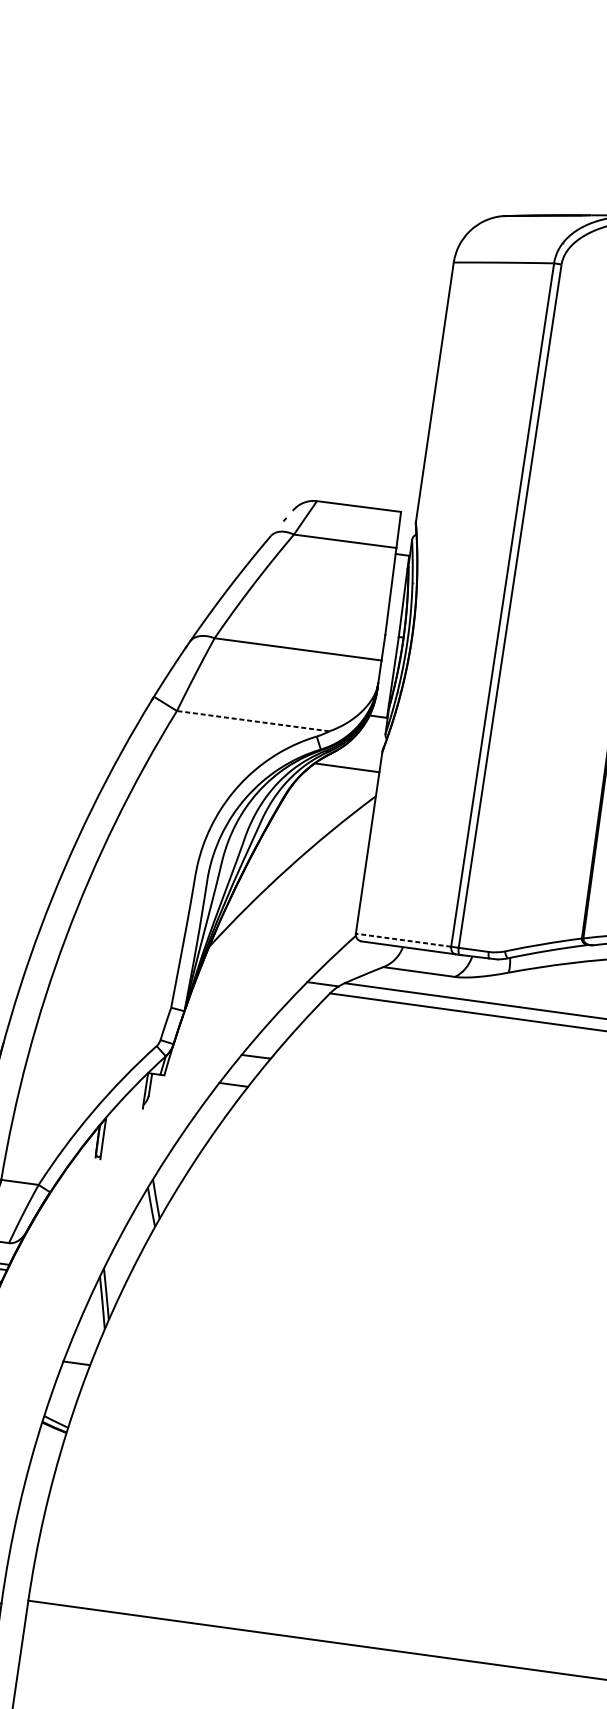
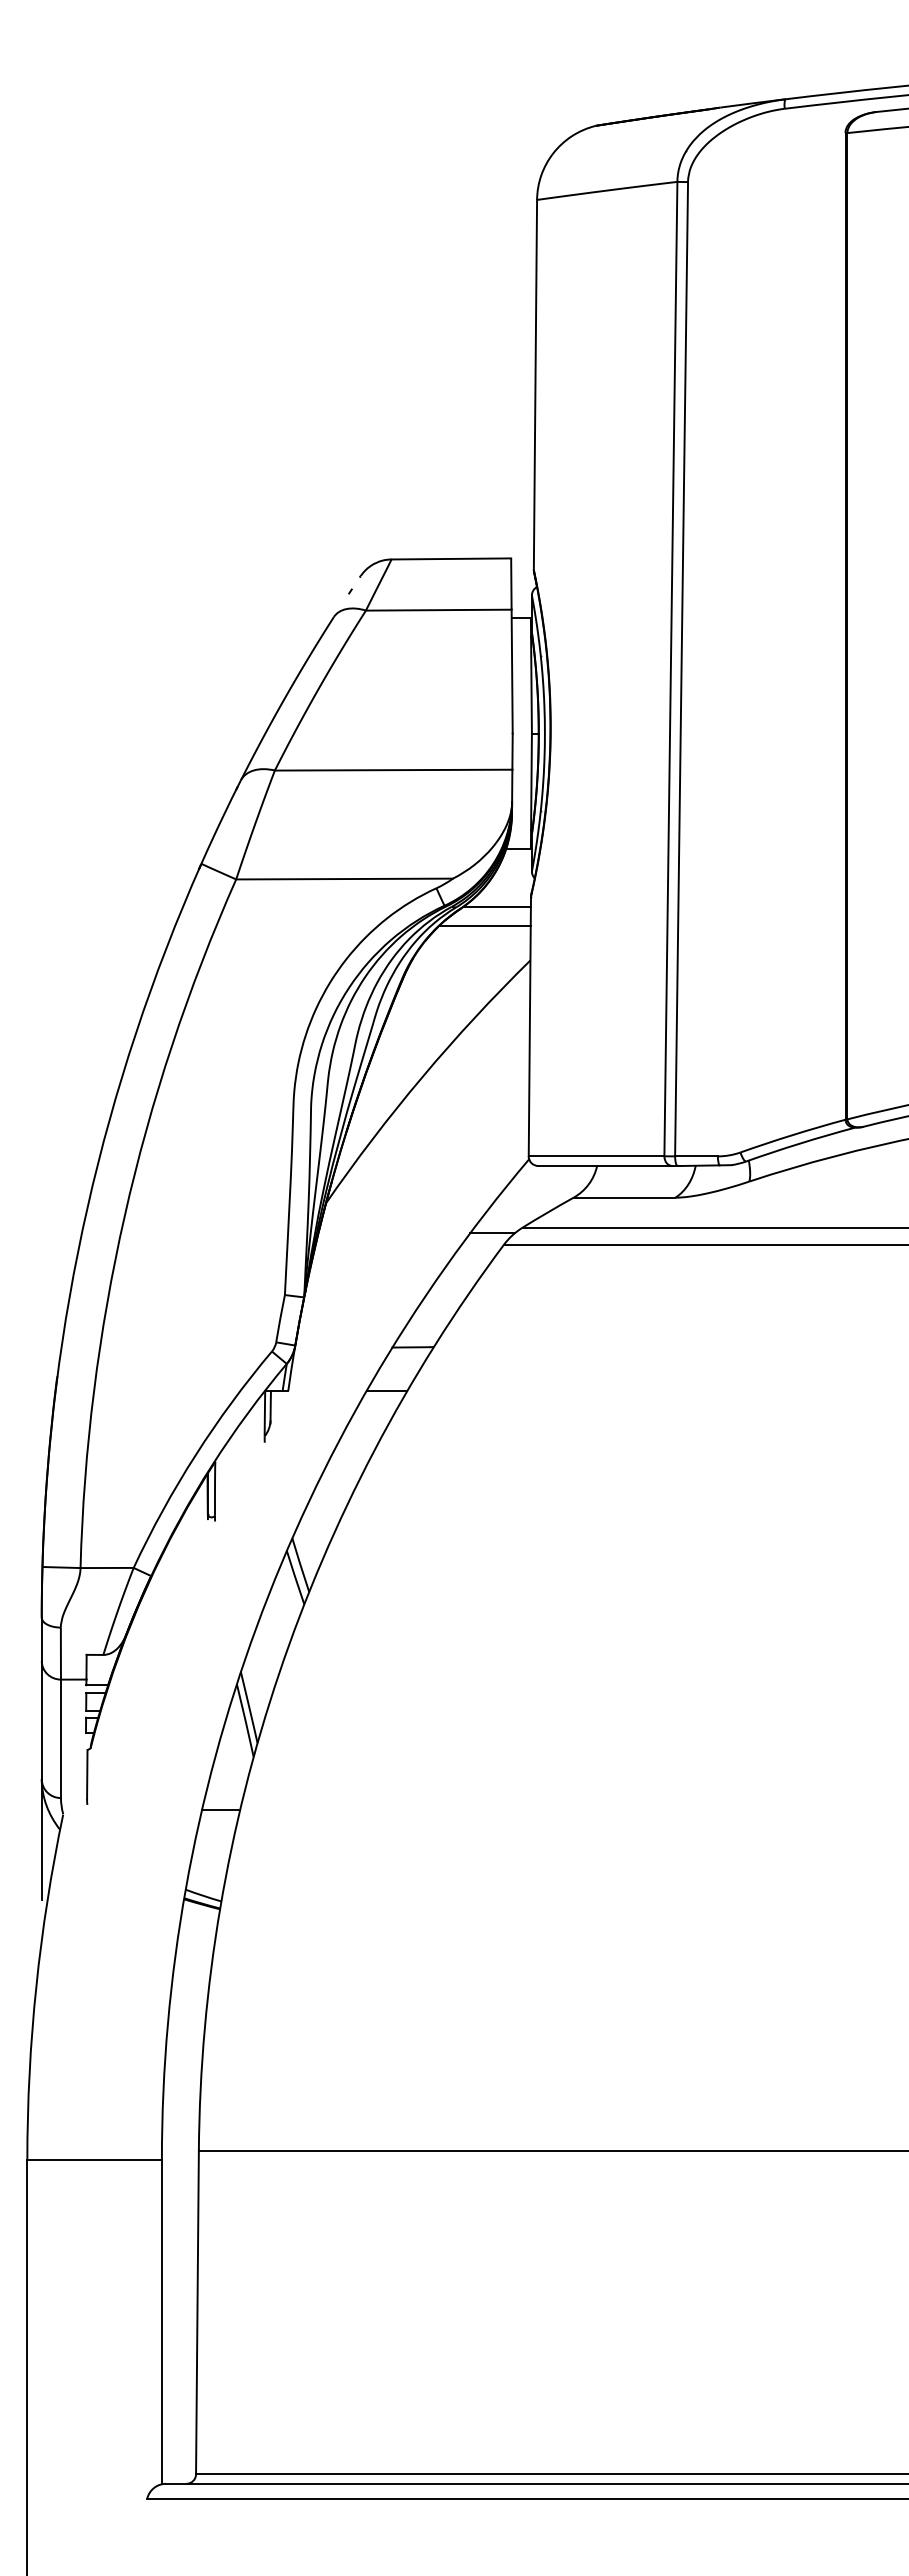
line: (253, 721) -> (344, 879), dashed -> solid
line: (357, 755) -> (497, 906), added
line: (403, 940) -> (596, 1156), dashed -> solid

